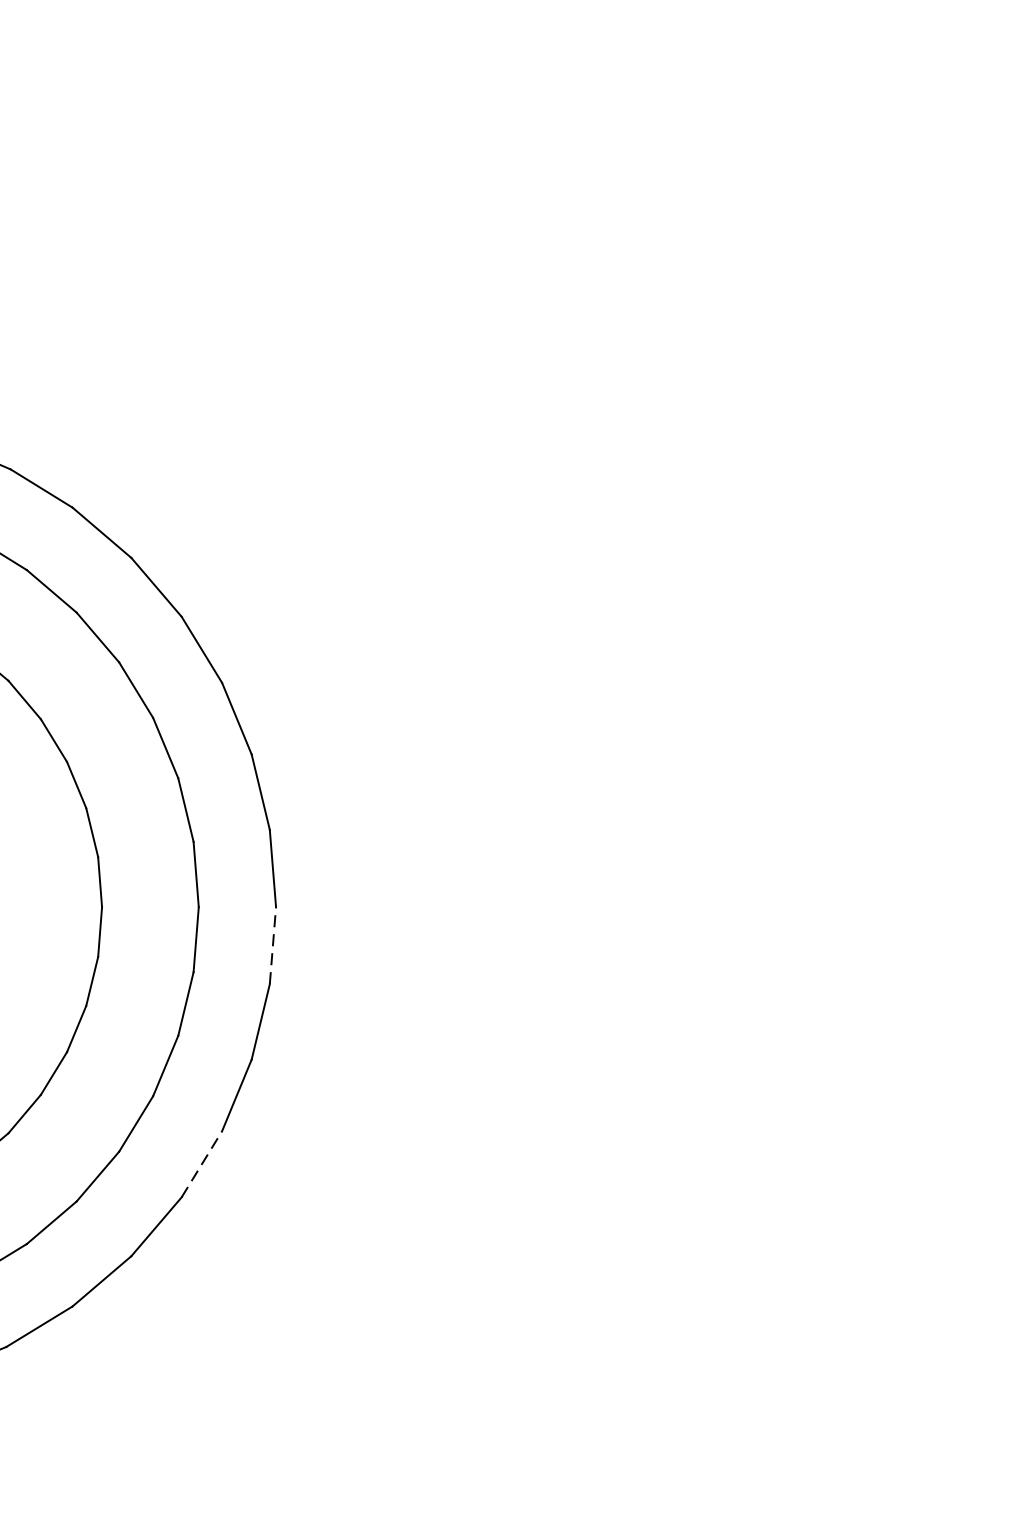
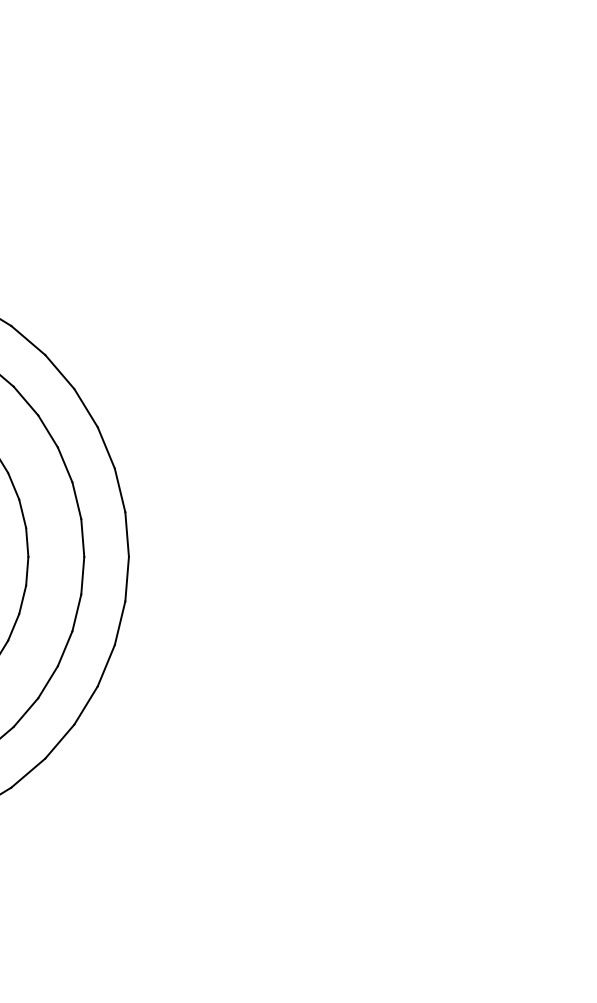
line: (273, 944) -> (127, 578), dashed -> solid
line: (202, 1164) -> (86, 705), dashed -> solid

